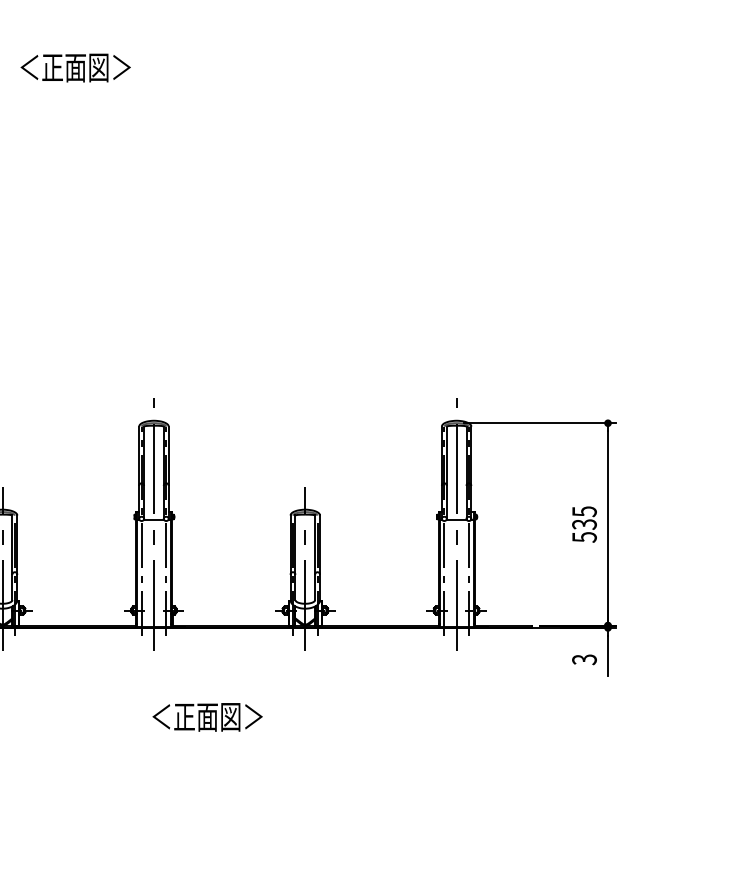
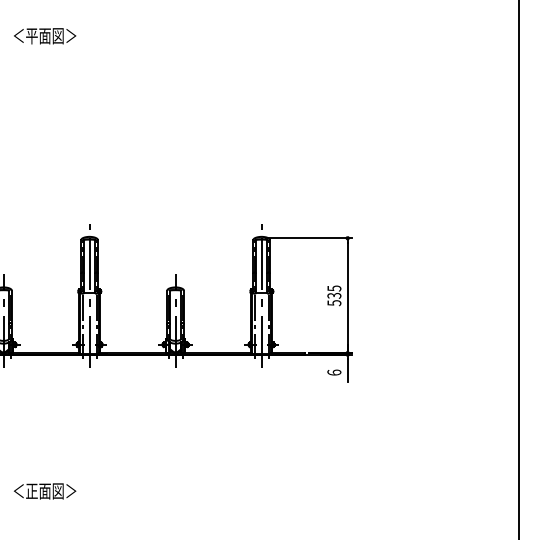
text: (51, 68) -> (31, 36), ＜正面図＞ -> ＜平面図＞
text: (584, 659) -> (334, 372), 3 -> 6
text: (208, 717) -> (45, 491), moved

